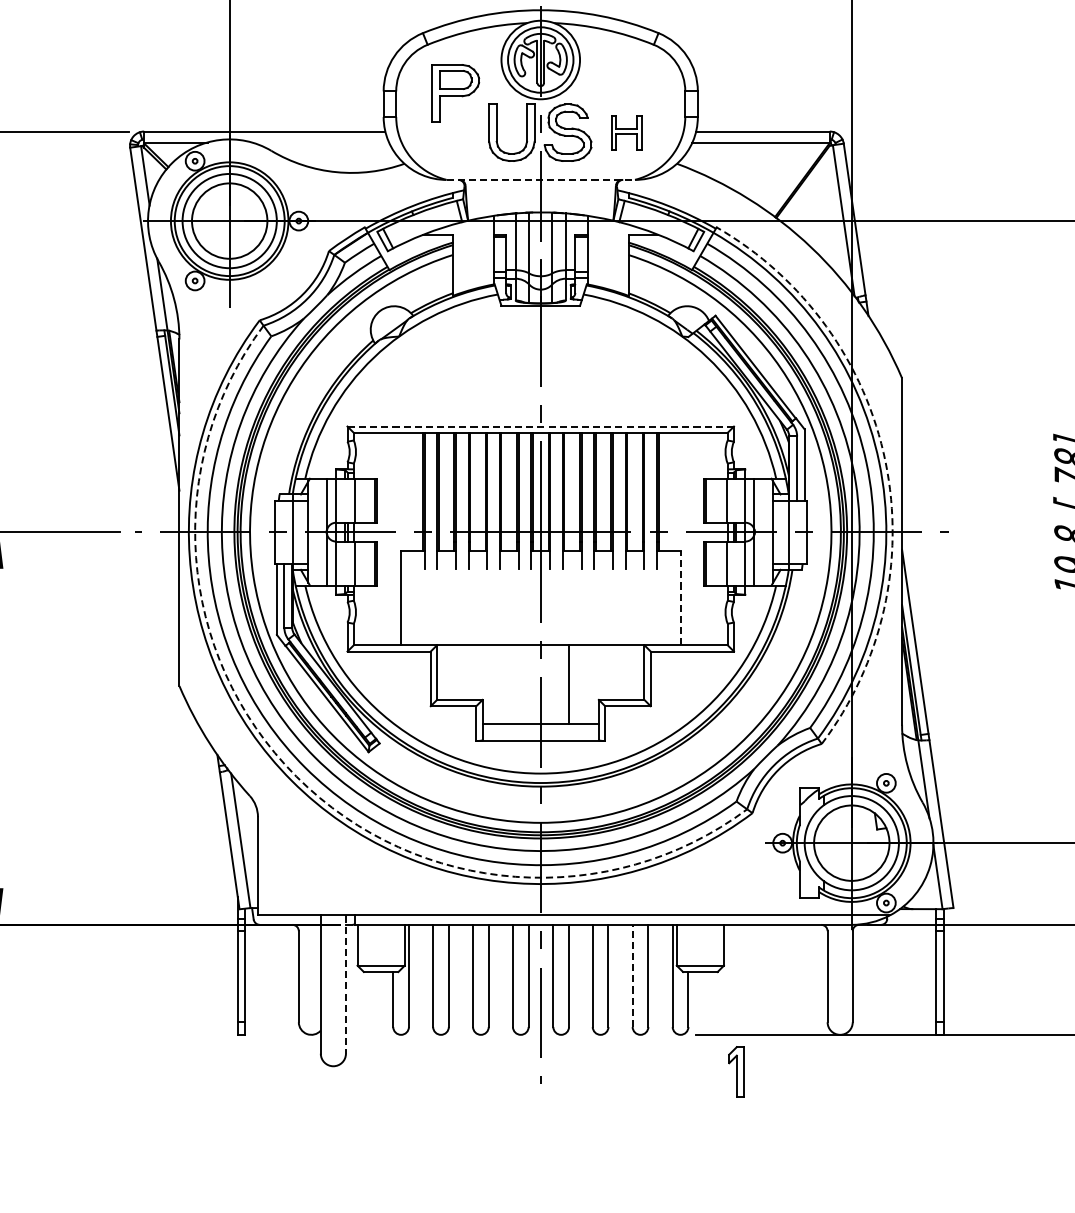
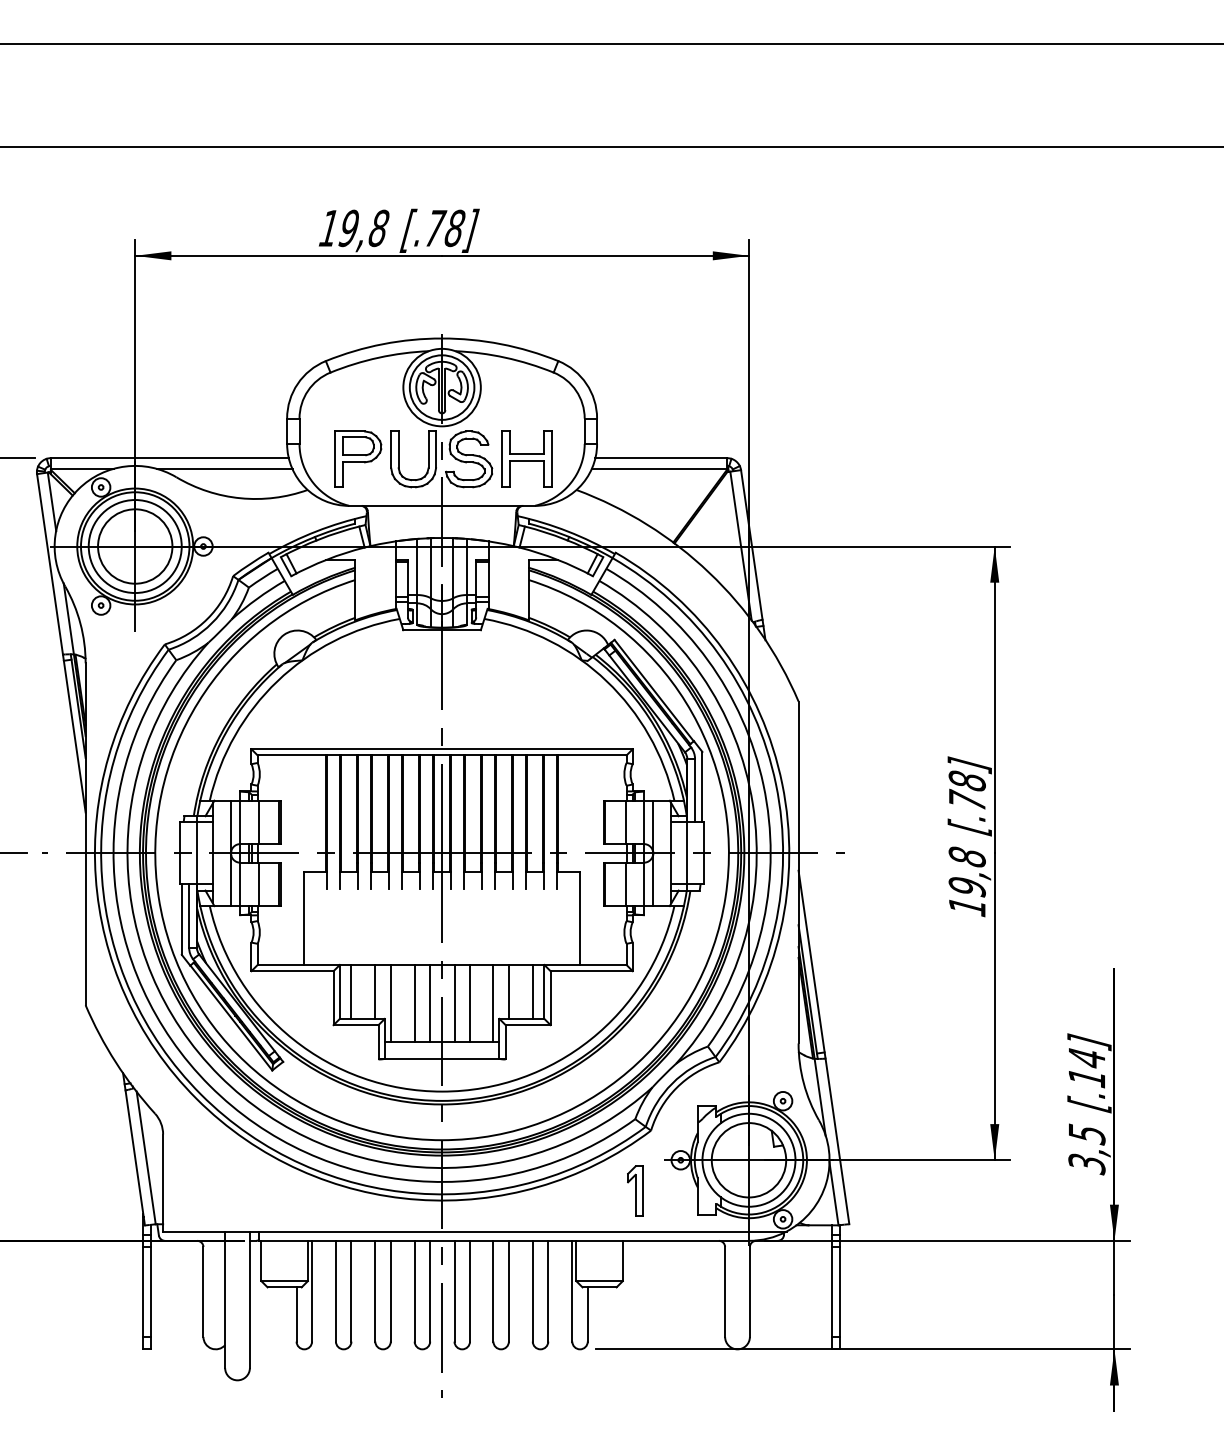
part: (456, 92) -> (358, 458), moved
part: (626, 131) -> (526, 458), size x1.67
line: (320, 143) -> (224, 469), added
line: (541, 179) -> (442, 505), dashed -> solid
line: (541, 426) -> (442, 749), dashed -> solid
arc: (885, 462) -> (782, 784), dashed -> solid
line: (681, 597) -> (580, 917), dashed -> solid
line: (448, 672) -> (351, 991), added
line: (473, 672) -> (375, 991), added
line: (608, 672) -> (508, 991), added
line: (632, 672) -> (532, 991), added
line: (488, 684) -> (390, 1003), added
line: (512, 684) -> (414, 1003), added
line: (528, 684) -> (430, 1003), added
line: (553, 684) -> (454, 1003), added
line: (592, 684) -> (493, 1003), added
arc: (296, 776) -> (201, 1094), dashed -> solid
line: (632, 975) -> (532, 1290), dashed -> solid
line: (345, 985) -> (249, 1300), dashed -> solid
part: (736, 1071) -> (635, 1190), moved

